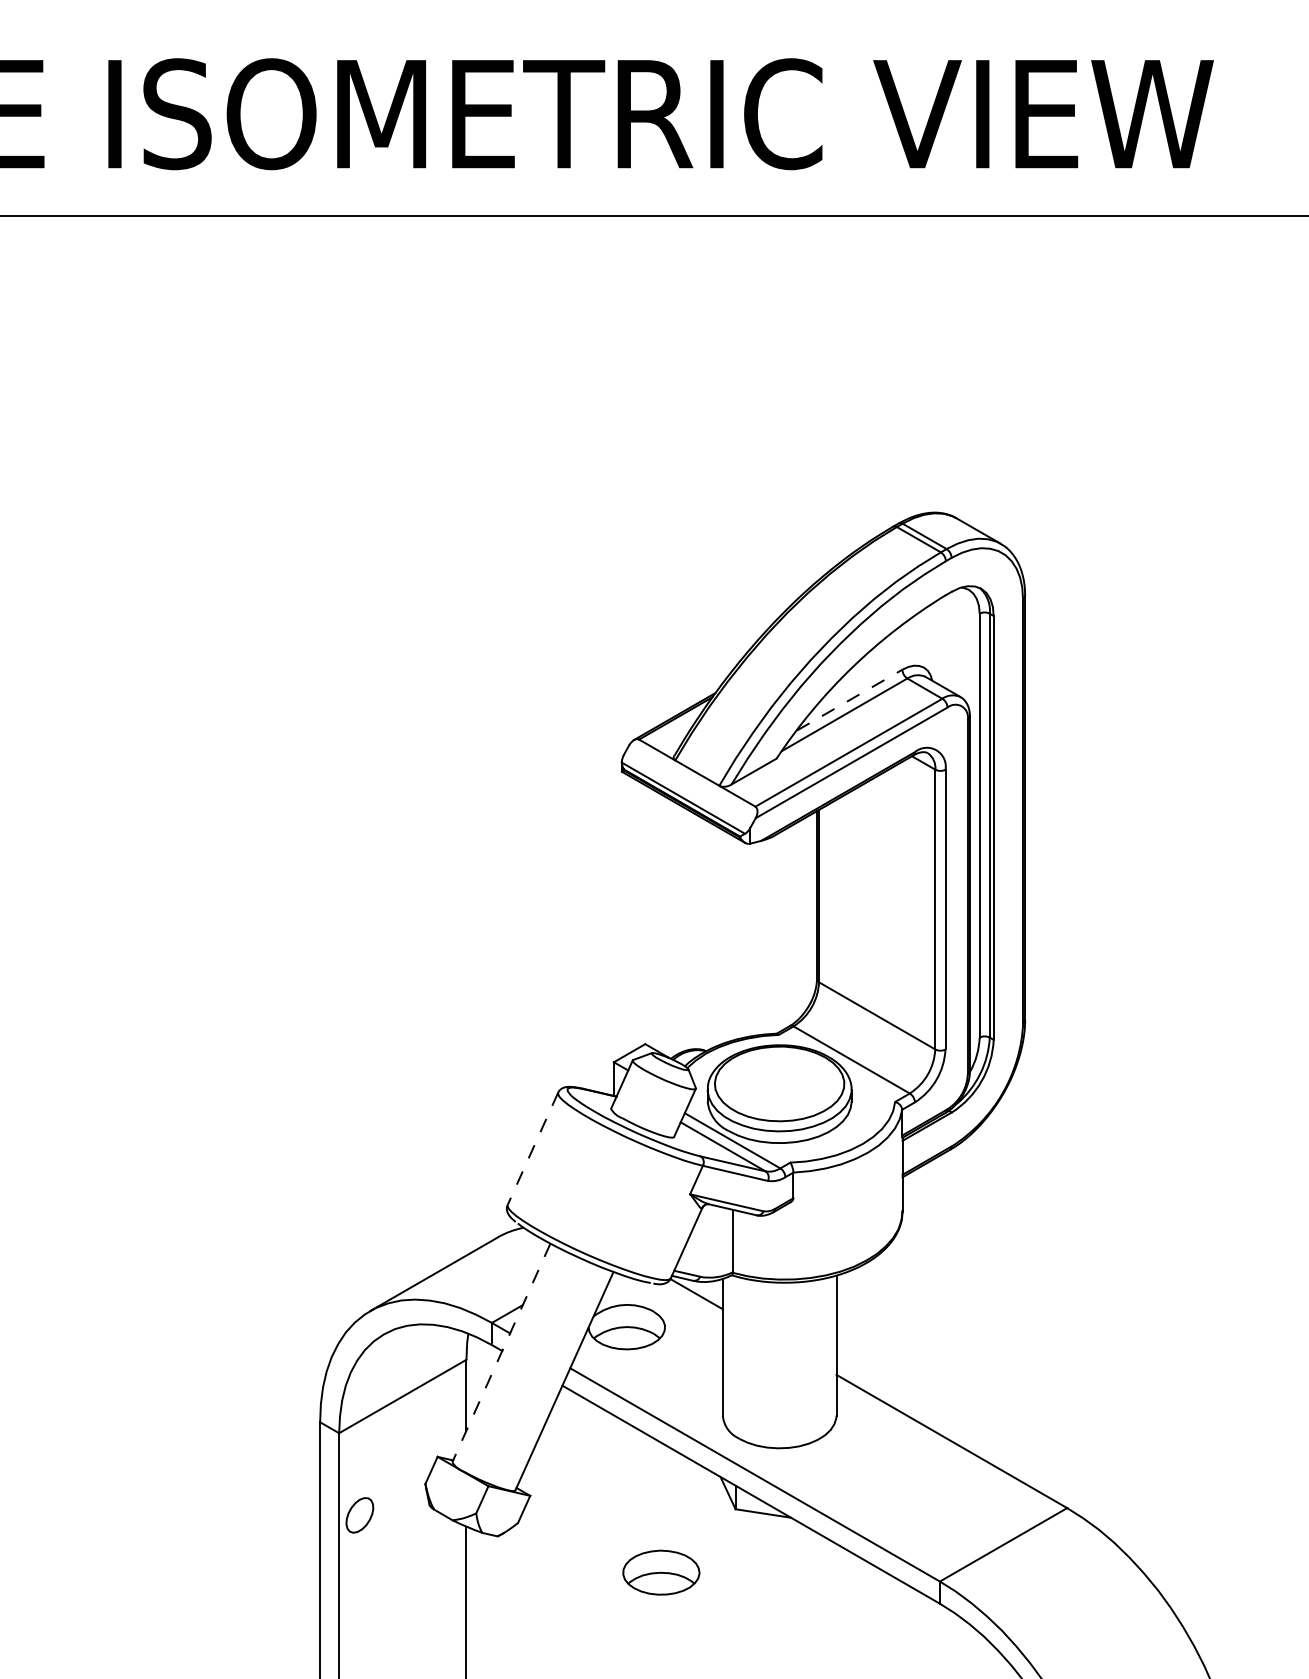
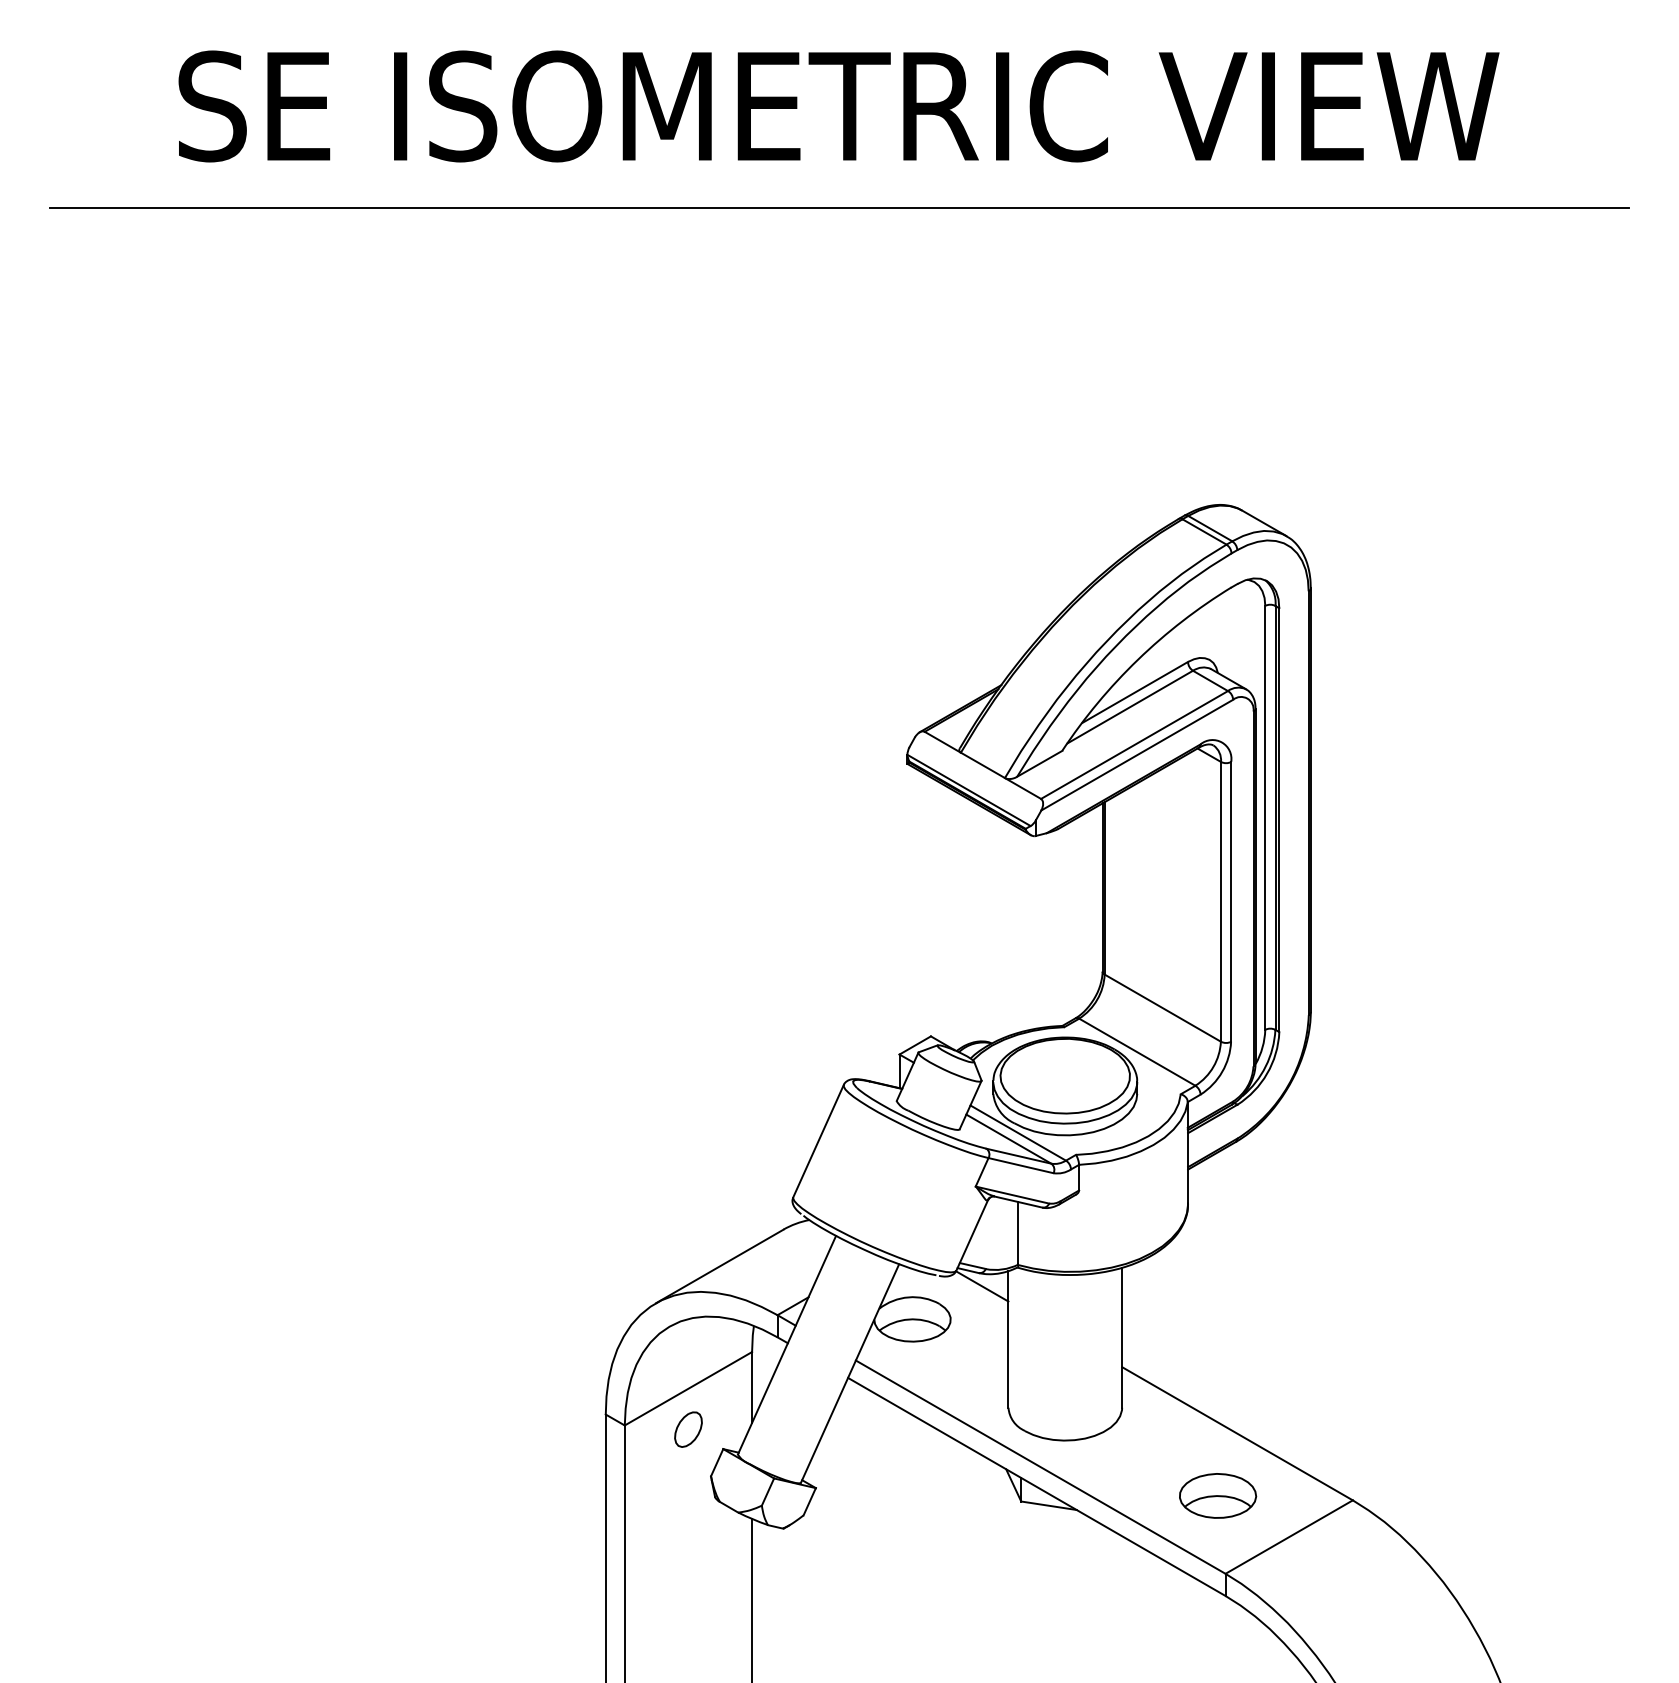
line: (849, 700) -> (1135, 692), dashed -> solid
line: (532, 1149) -> (818, 1141), dashed -> solid
line: (501, 1353) -> (787, 1345), dashed -> solid
part: (359, 1515) -> (688, 1429), moved
part: (661, 1572) -> (1218, 1495), moved

